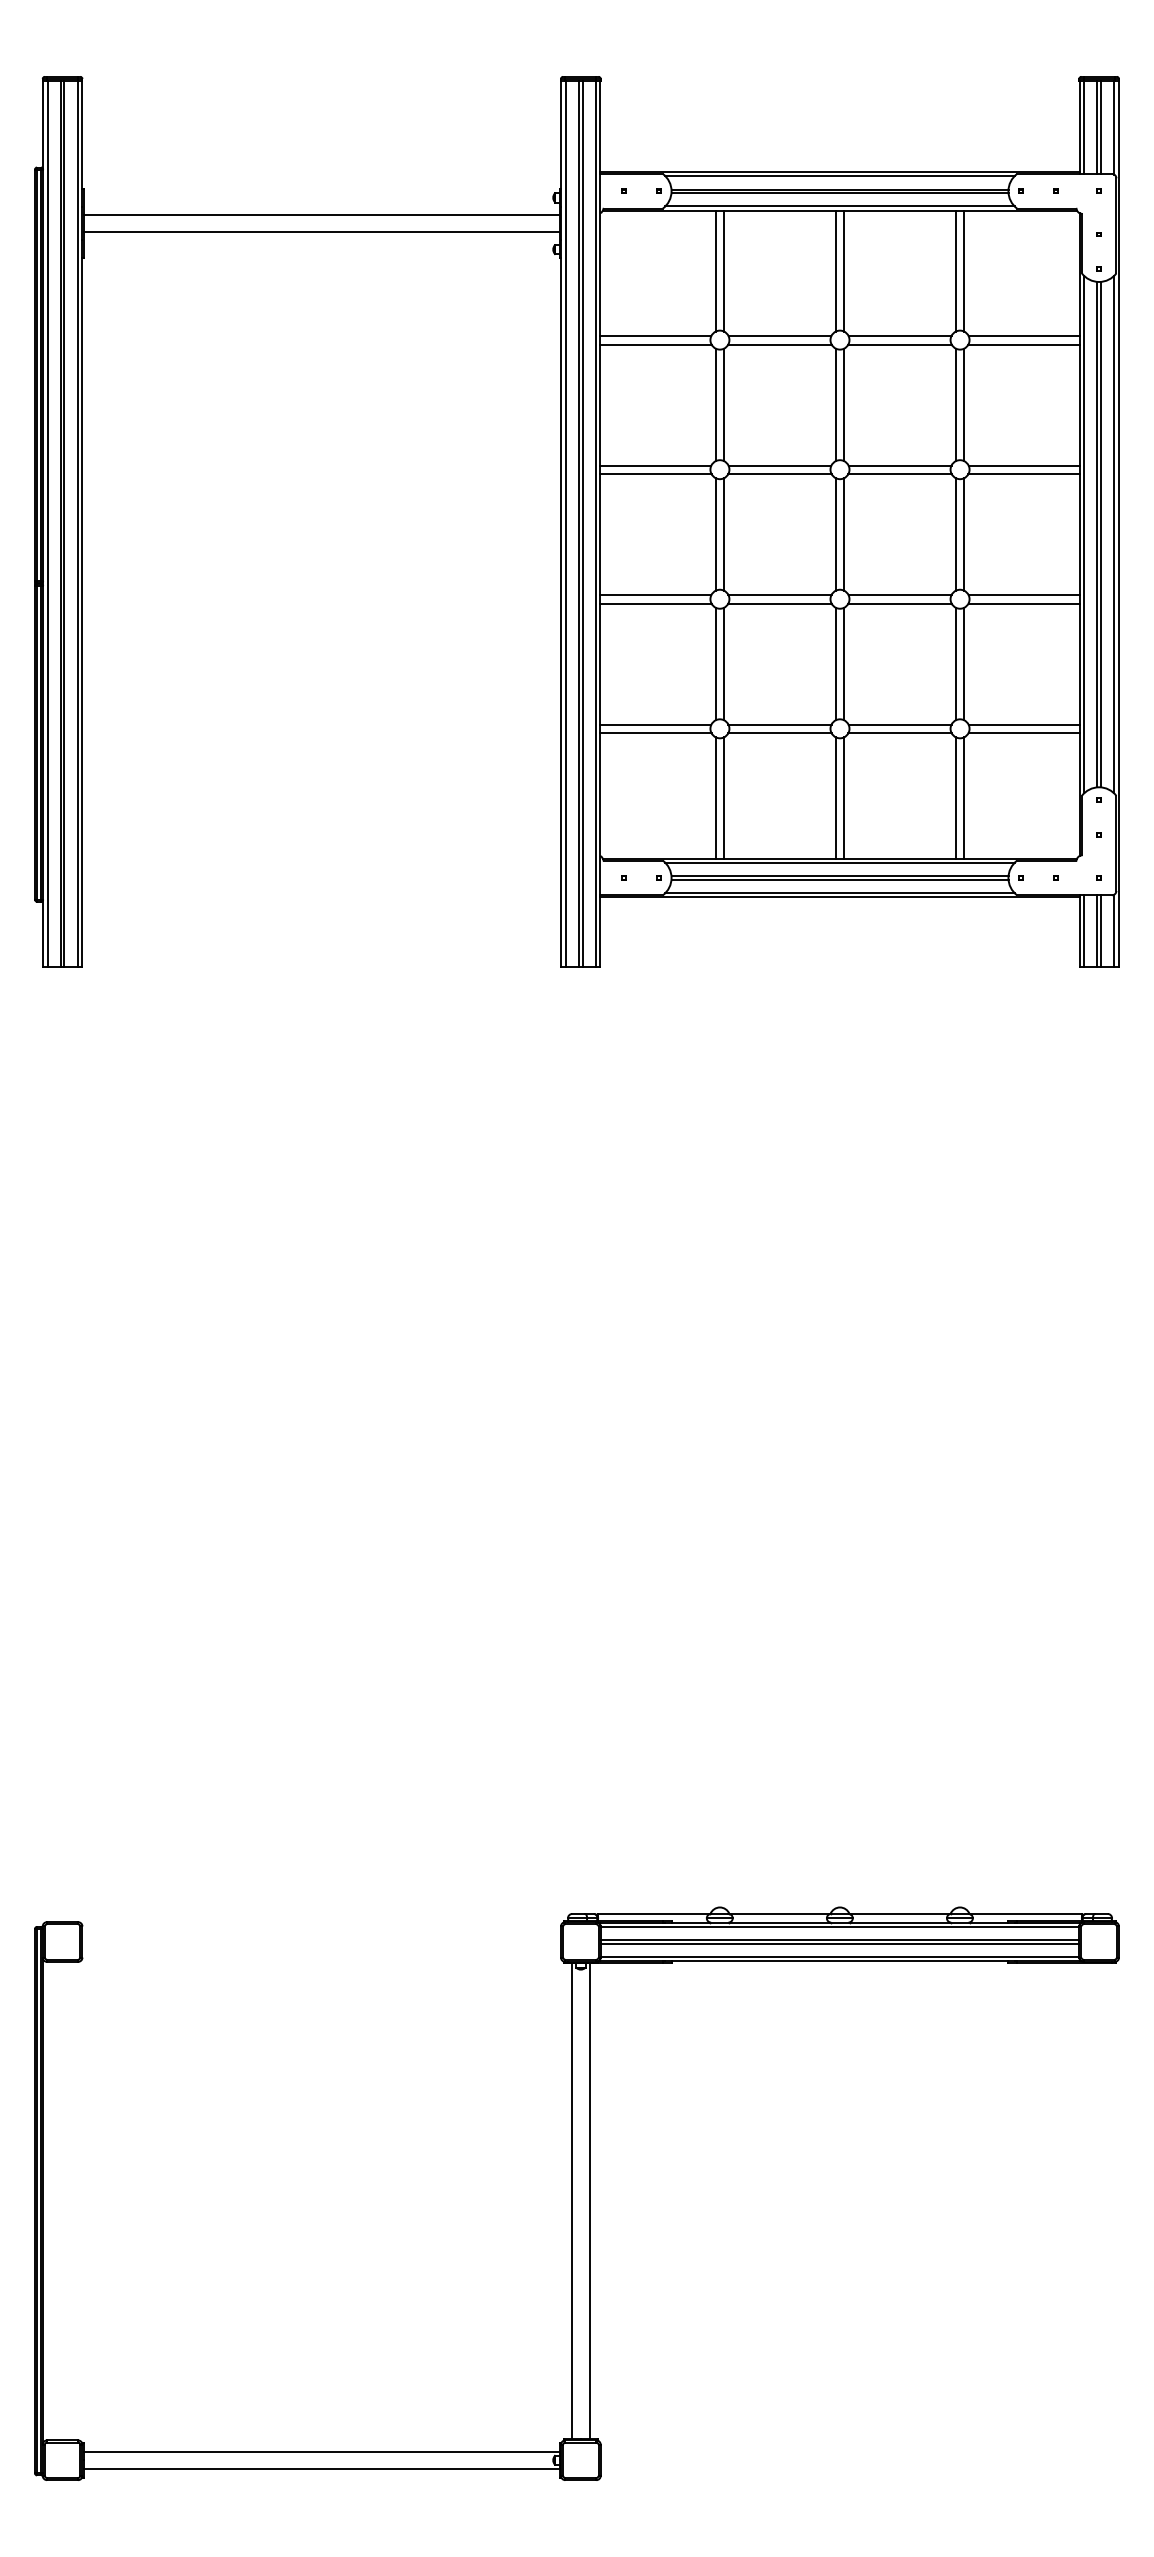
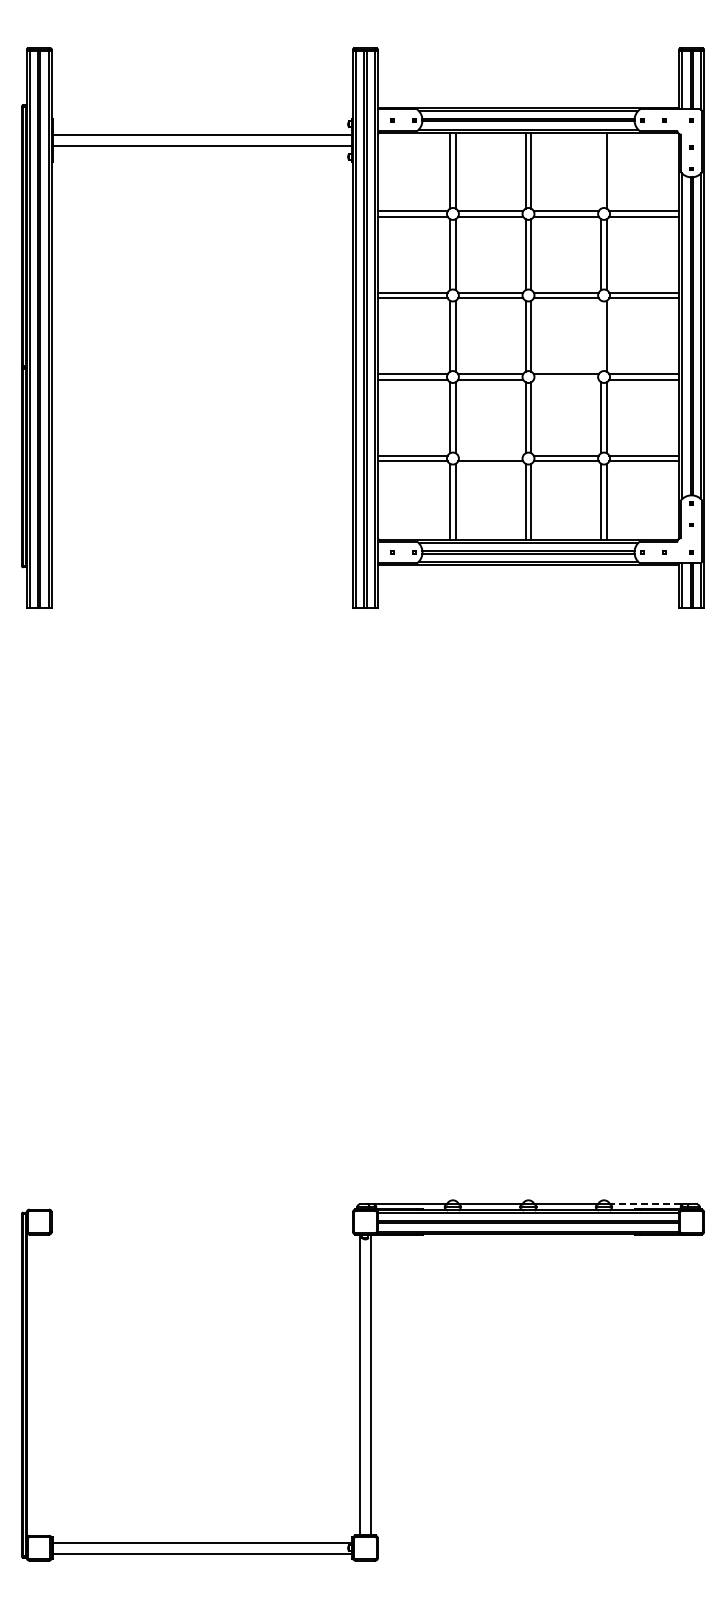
line: (955, 271) -> (601, 170), removed
line: (955, 533) -> (601, 335), removed
line: (898, 603) -> (565, 379), removed
line: (779, 723) -> (490, 455), removed
line: (1024, 1914) -> (644, 1204), solid -> dashed

